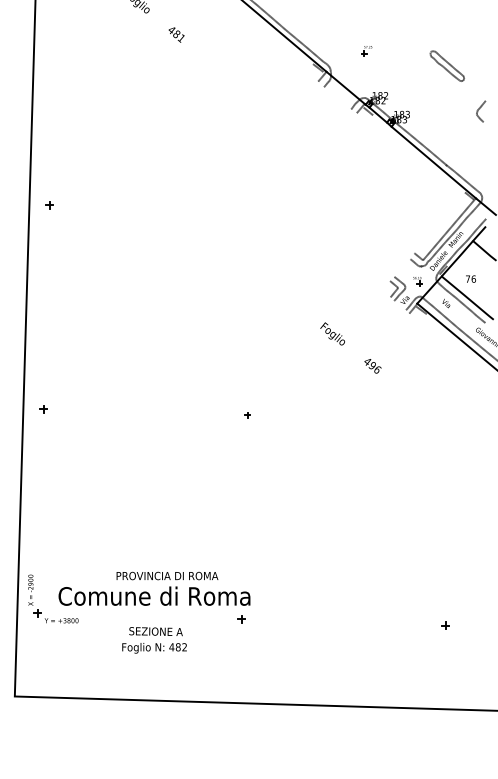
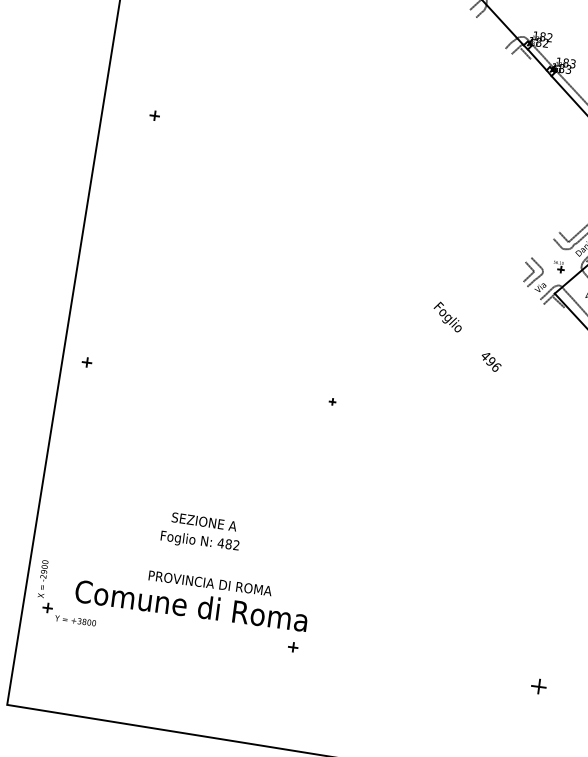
part: (49, 205) -> (154, 116), moved
part: (445, 625) -> (538, 686), size x1.6
text: (154, 640) -> (201, 532), moved

